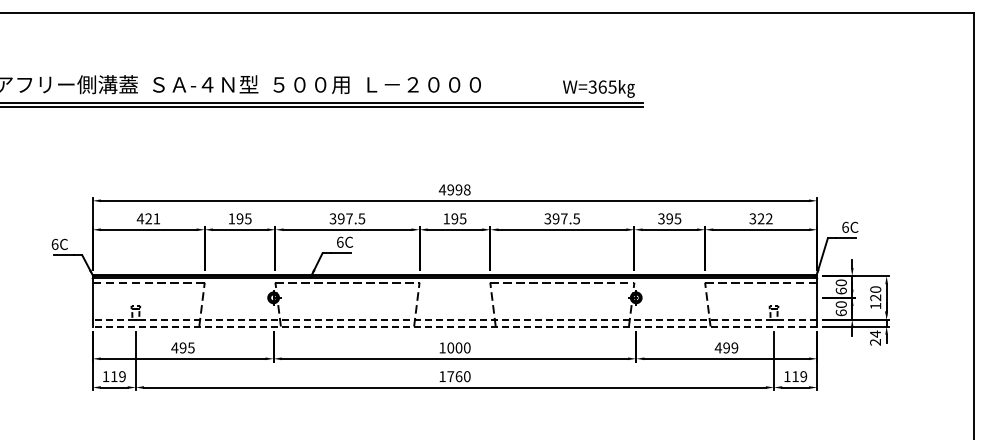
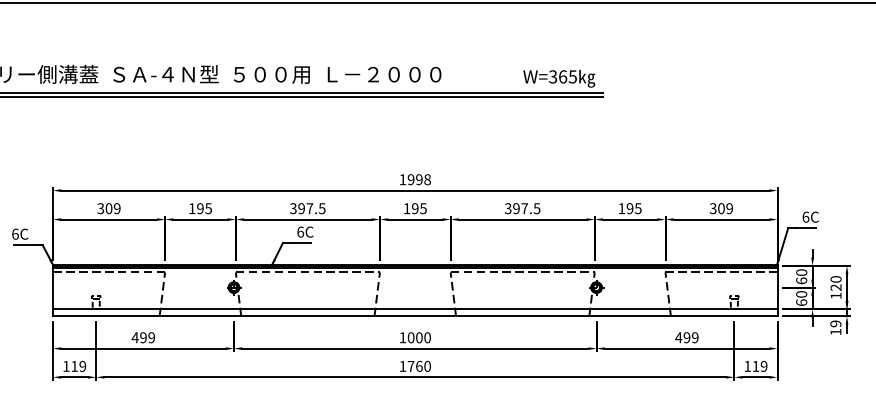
text: (442, 189) -> (402, 179), 4998 -> 1998
text: (148, 218) -> (108, 208), 421 -> 309
text: (661, 218) -> (621, 208), 395 -> 195
text: (764, 218) -> (724, 208), 322 -> 309
line: (454, 319) -> (414, 309), dashed -> solid
line: (454, 326) -> (414, 316), dashed -> solid
text: (875, 337) -> (835, 327), 24 -> 19
text: (191, 347) -> (151, 337), 495 -> 499

